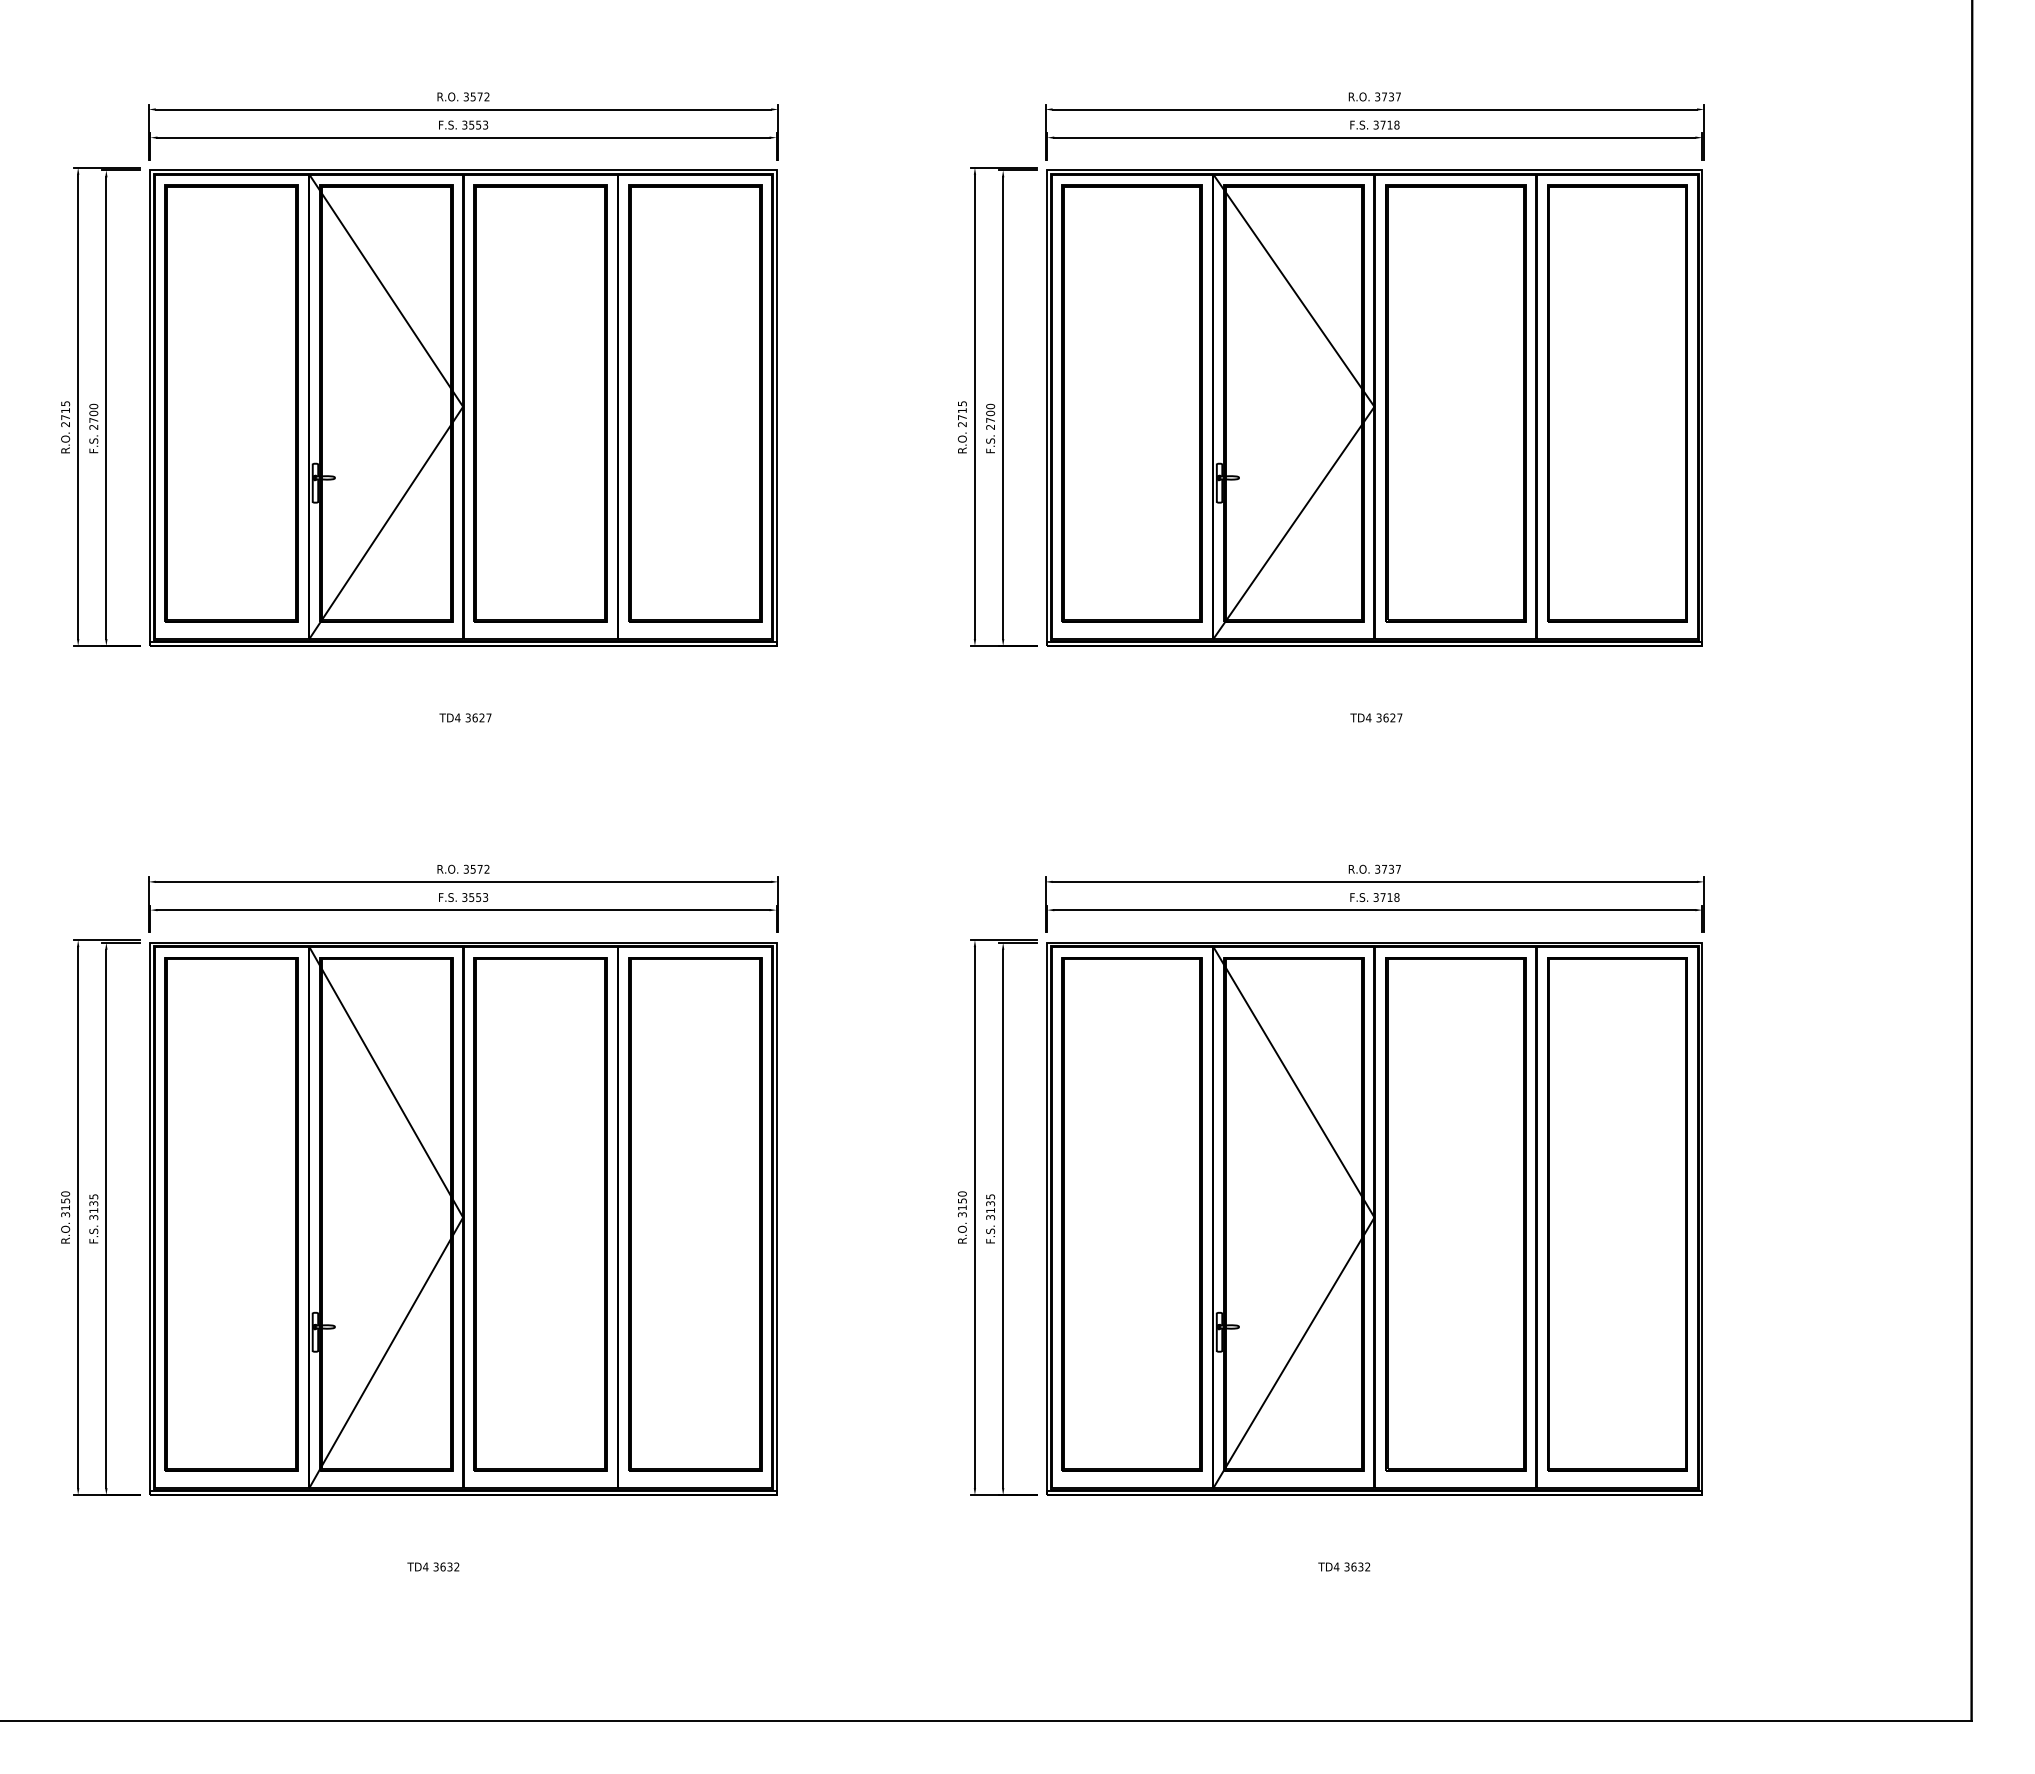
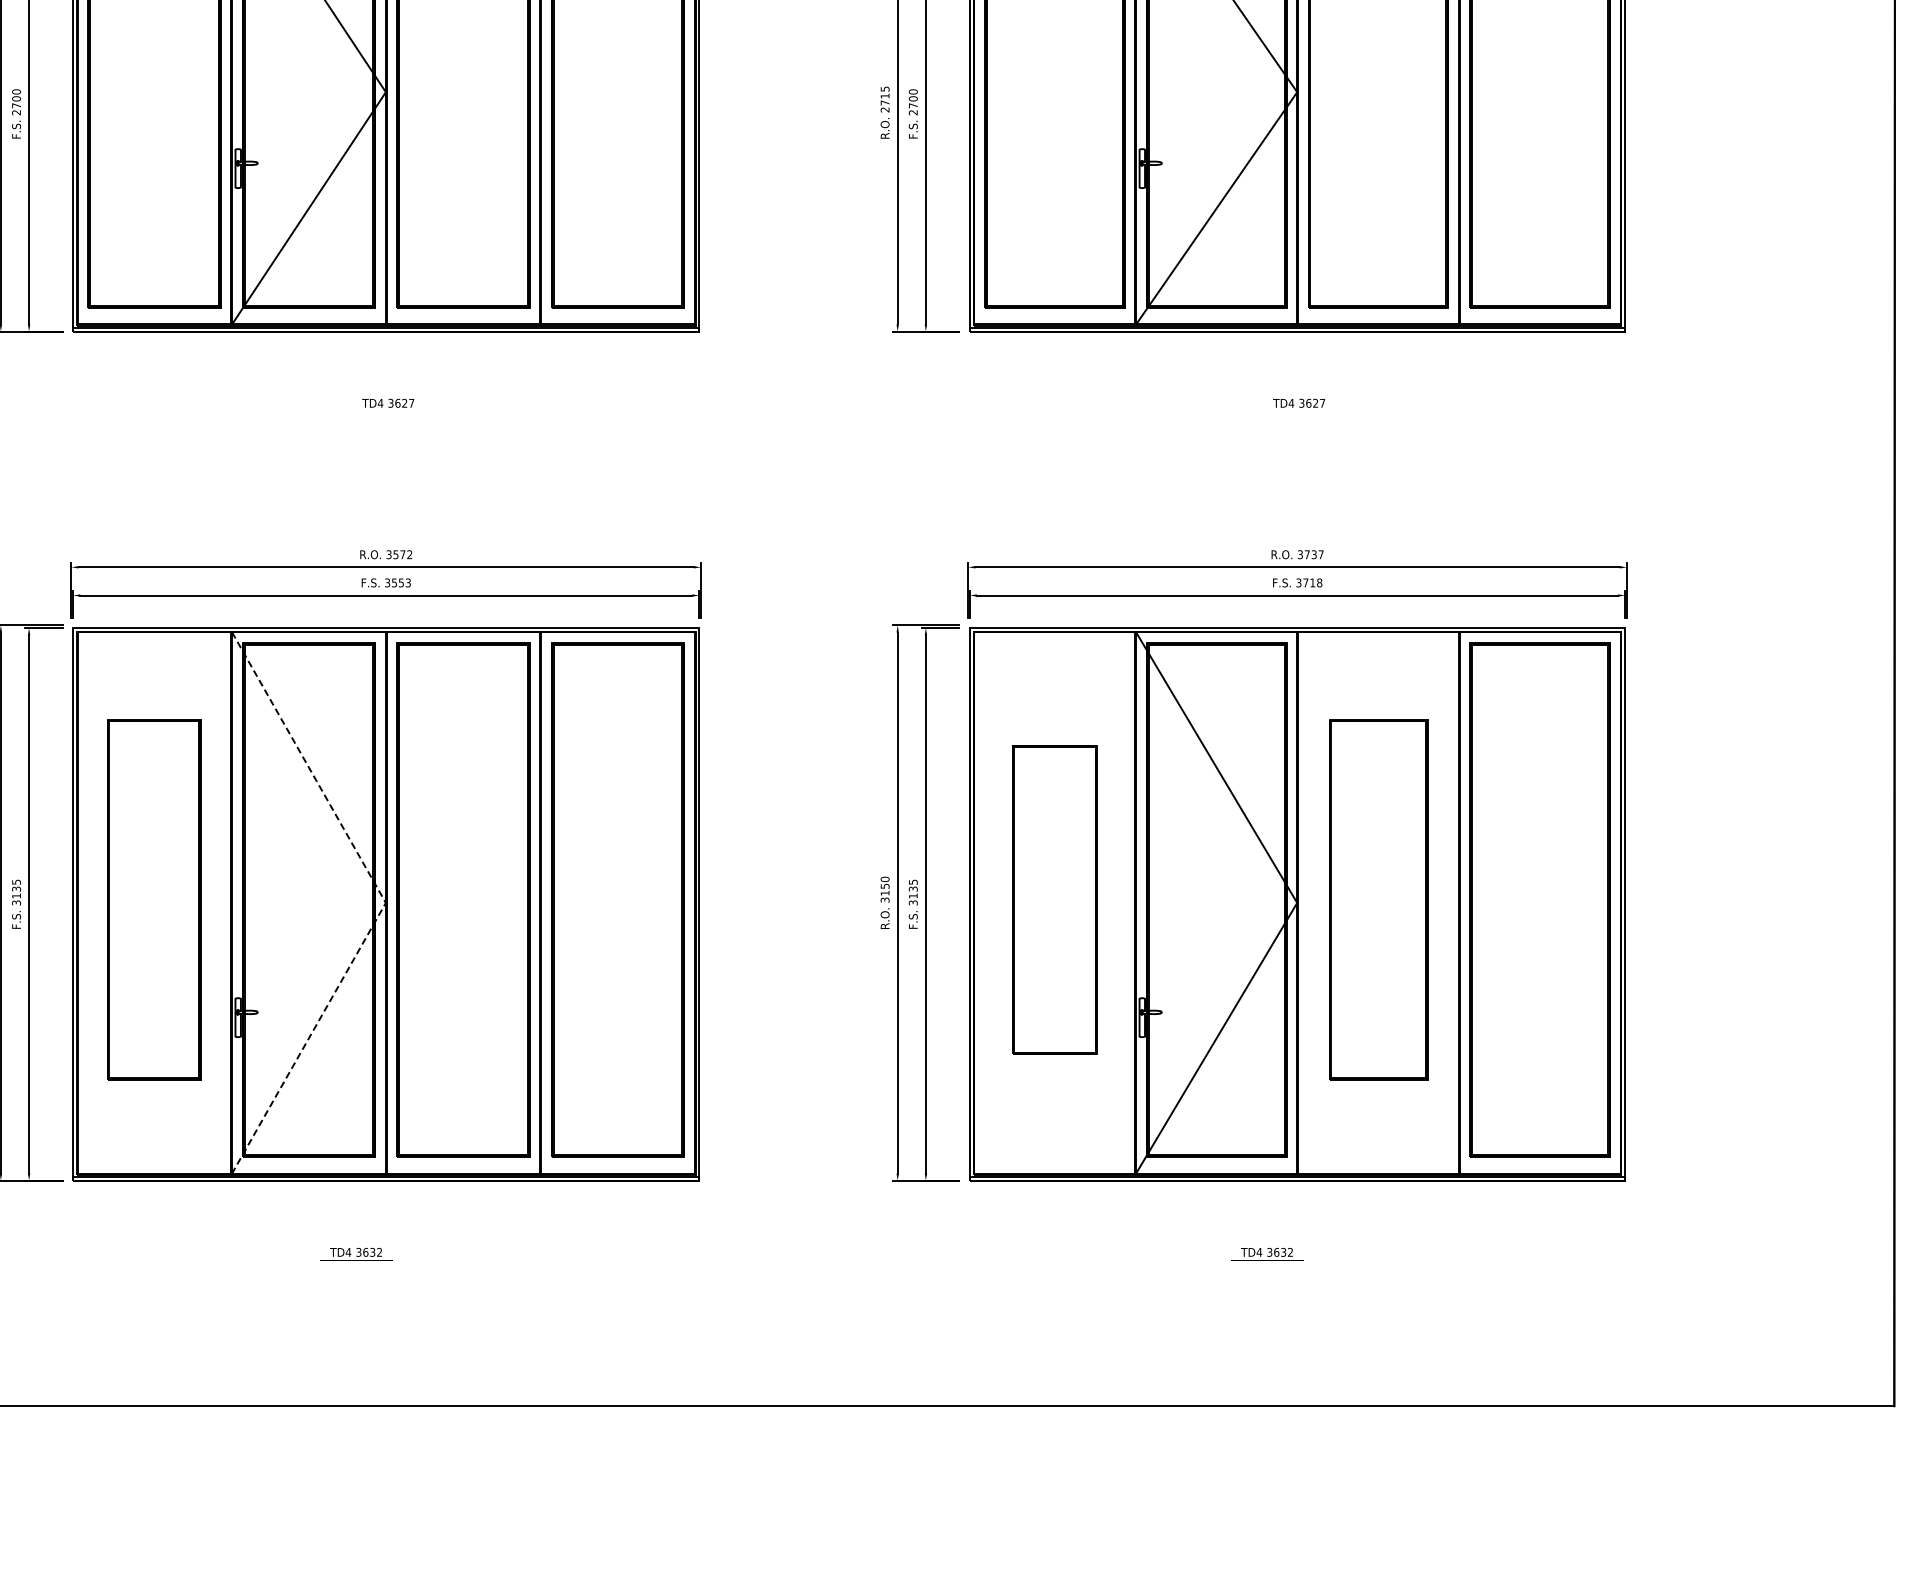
part: (231, 1214) -> (154, 899), size x0.7
part: (1131, 1214) -> (1054, 899), size x0.6
part: (1455, 1214) -> (1378, 899), size x0.7
line: (463, 1217) -> (386, 902), solid -> dashed

